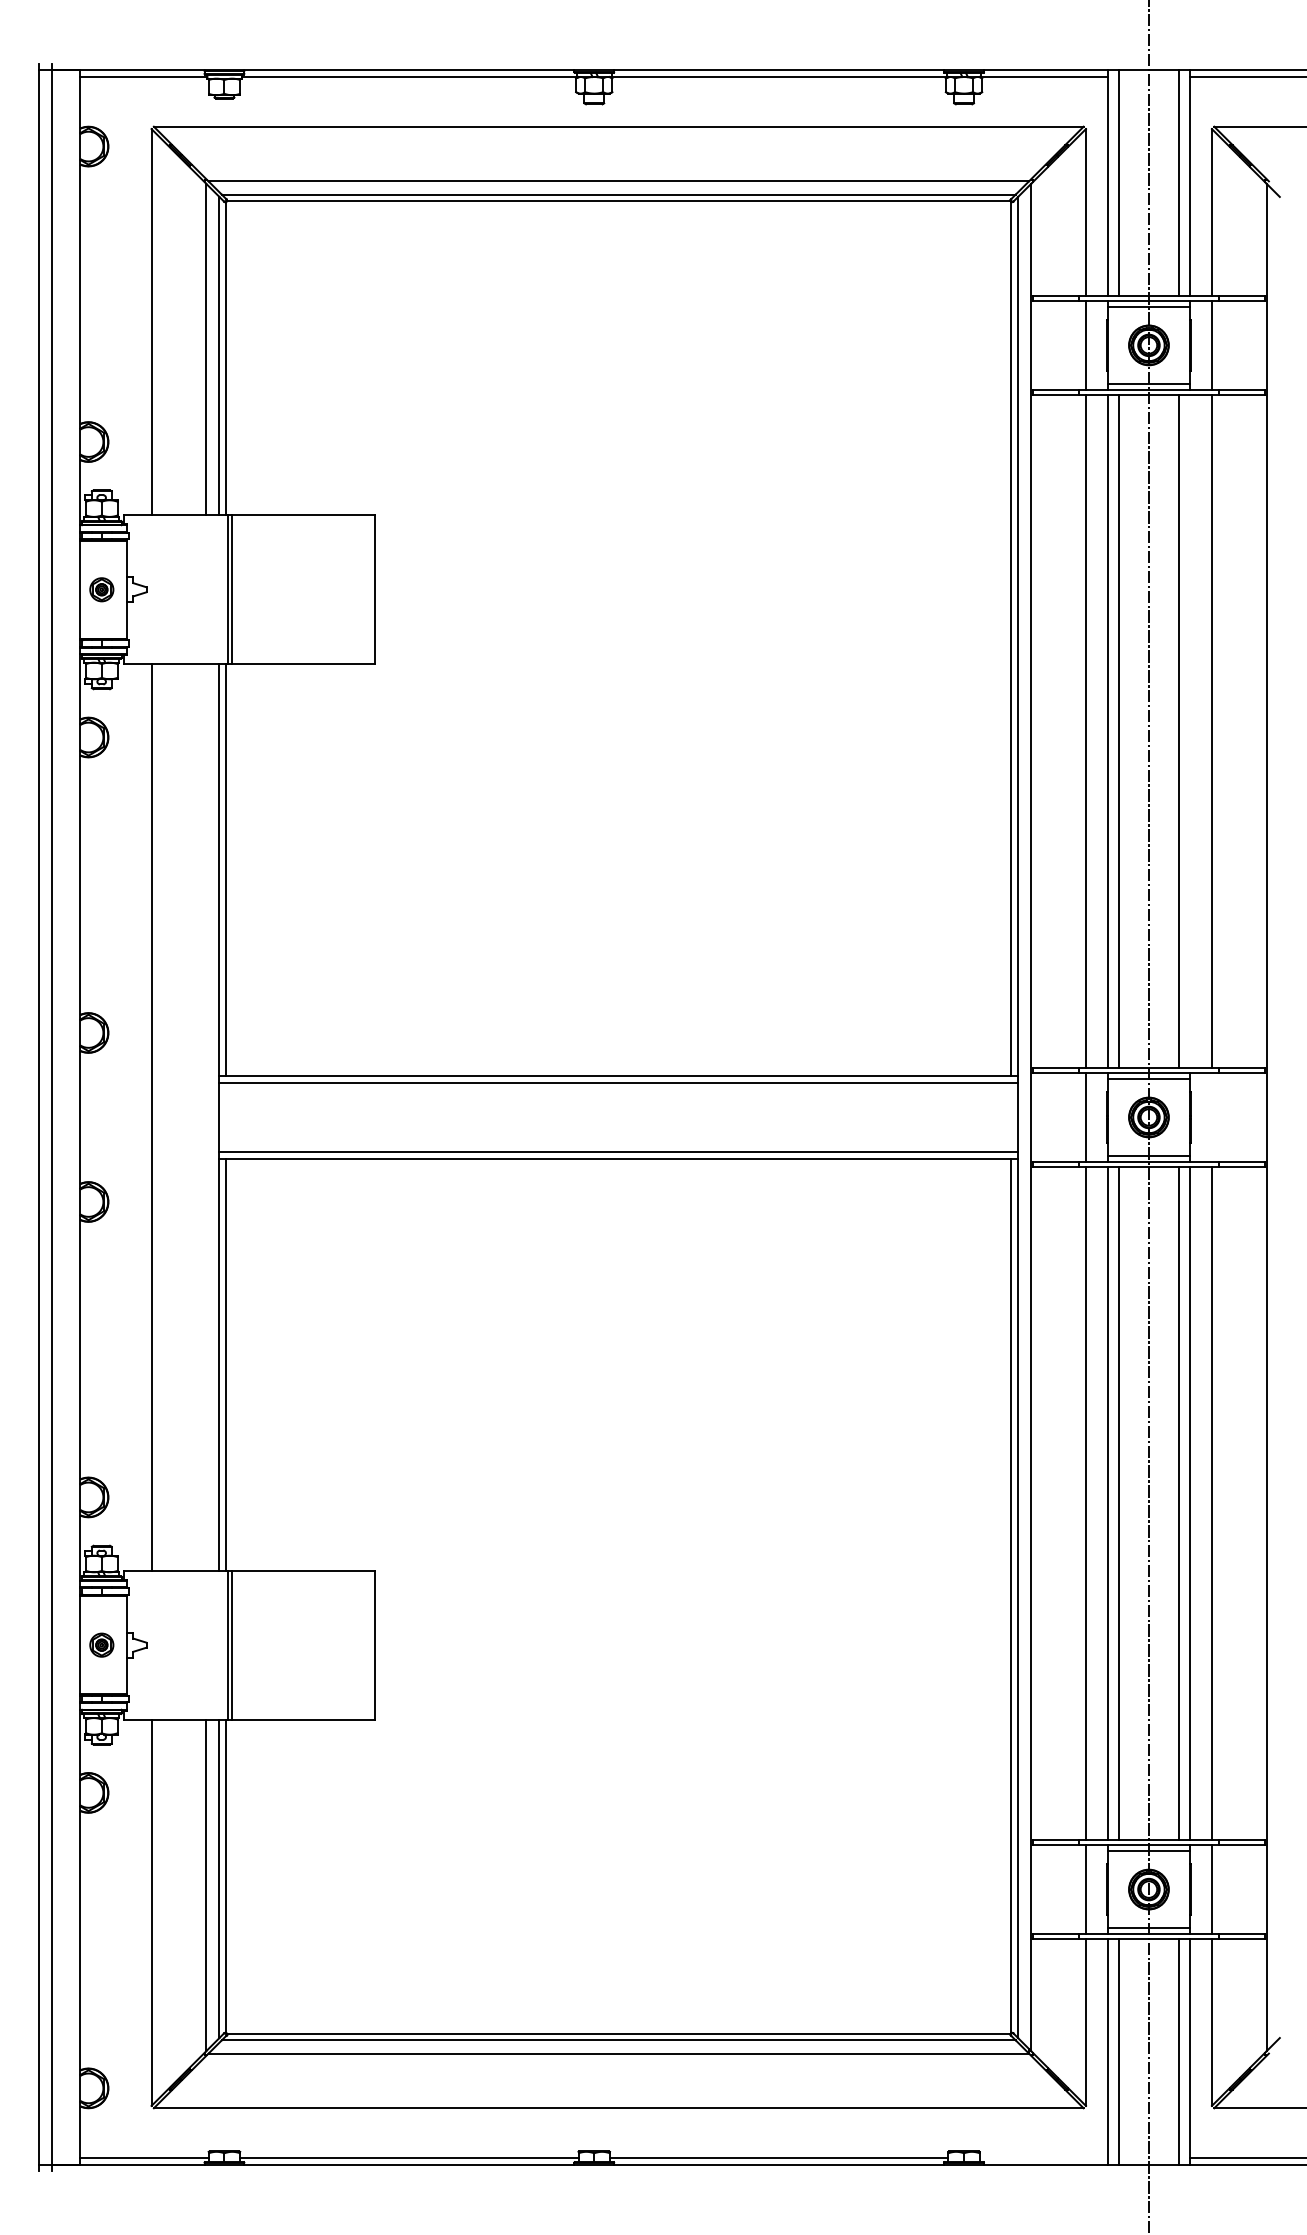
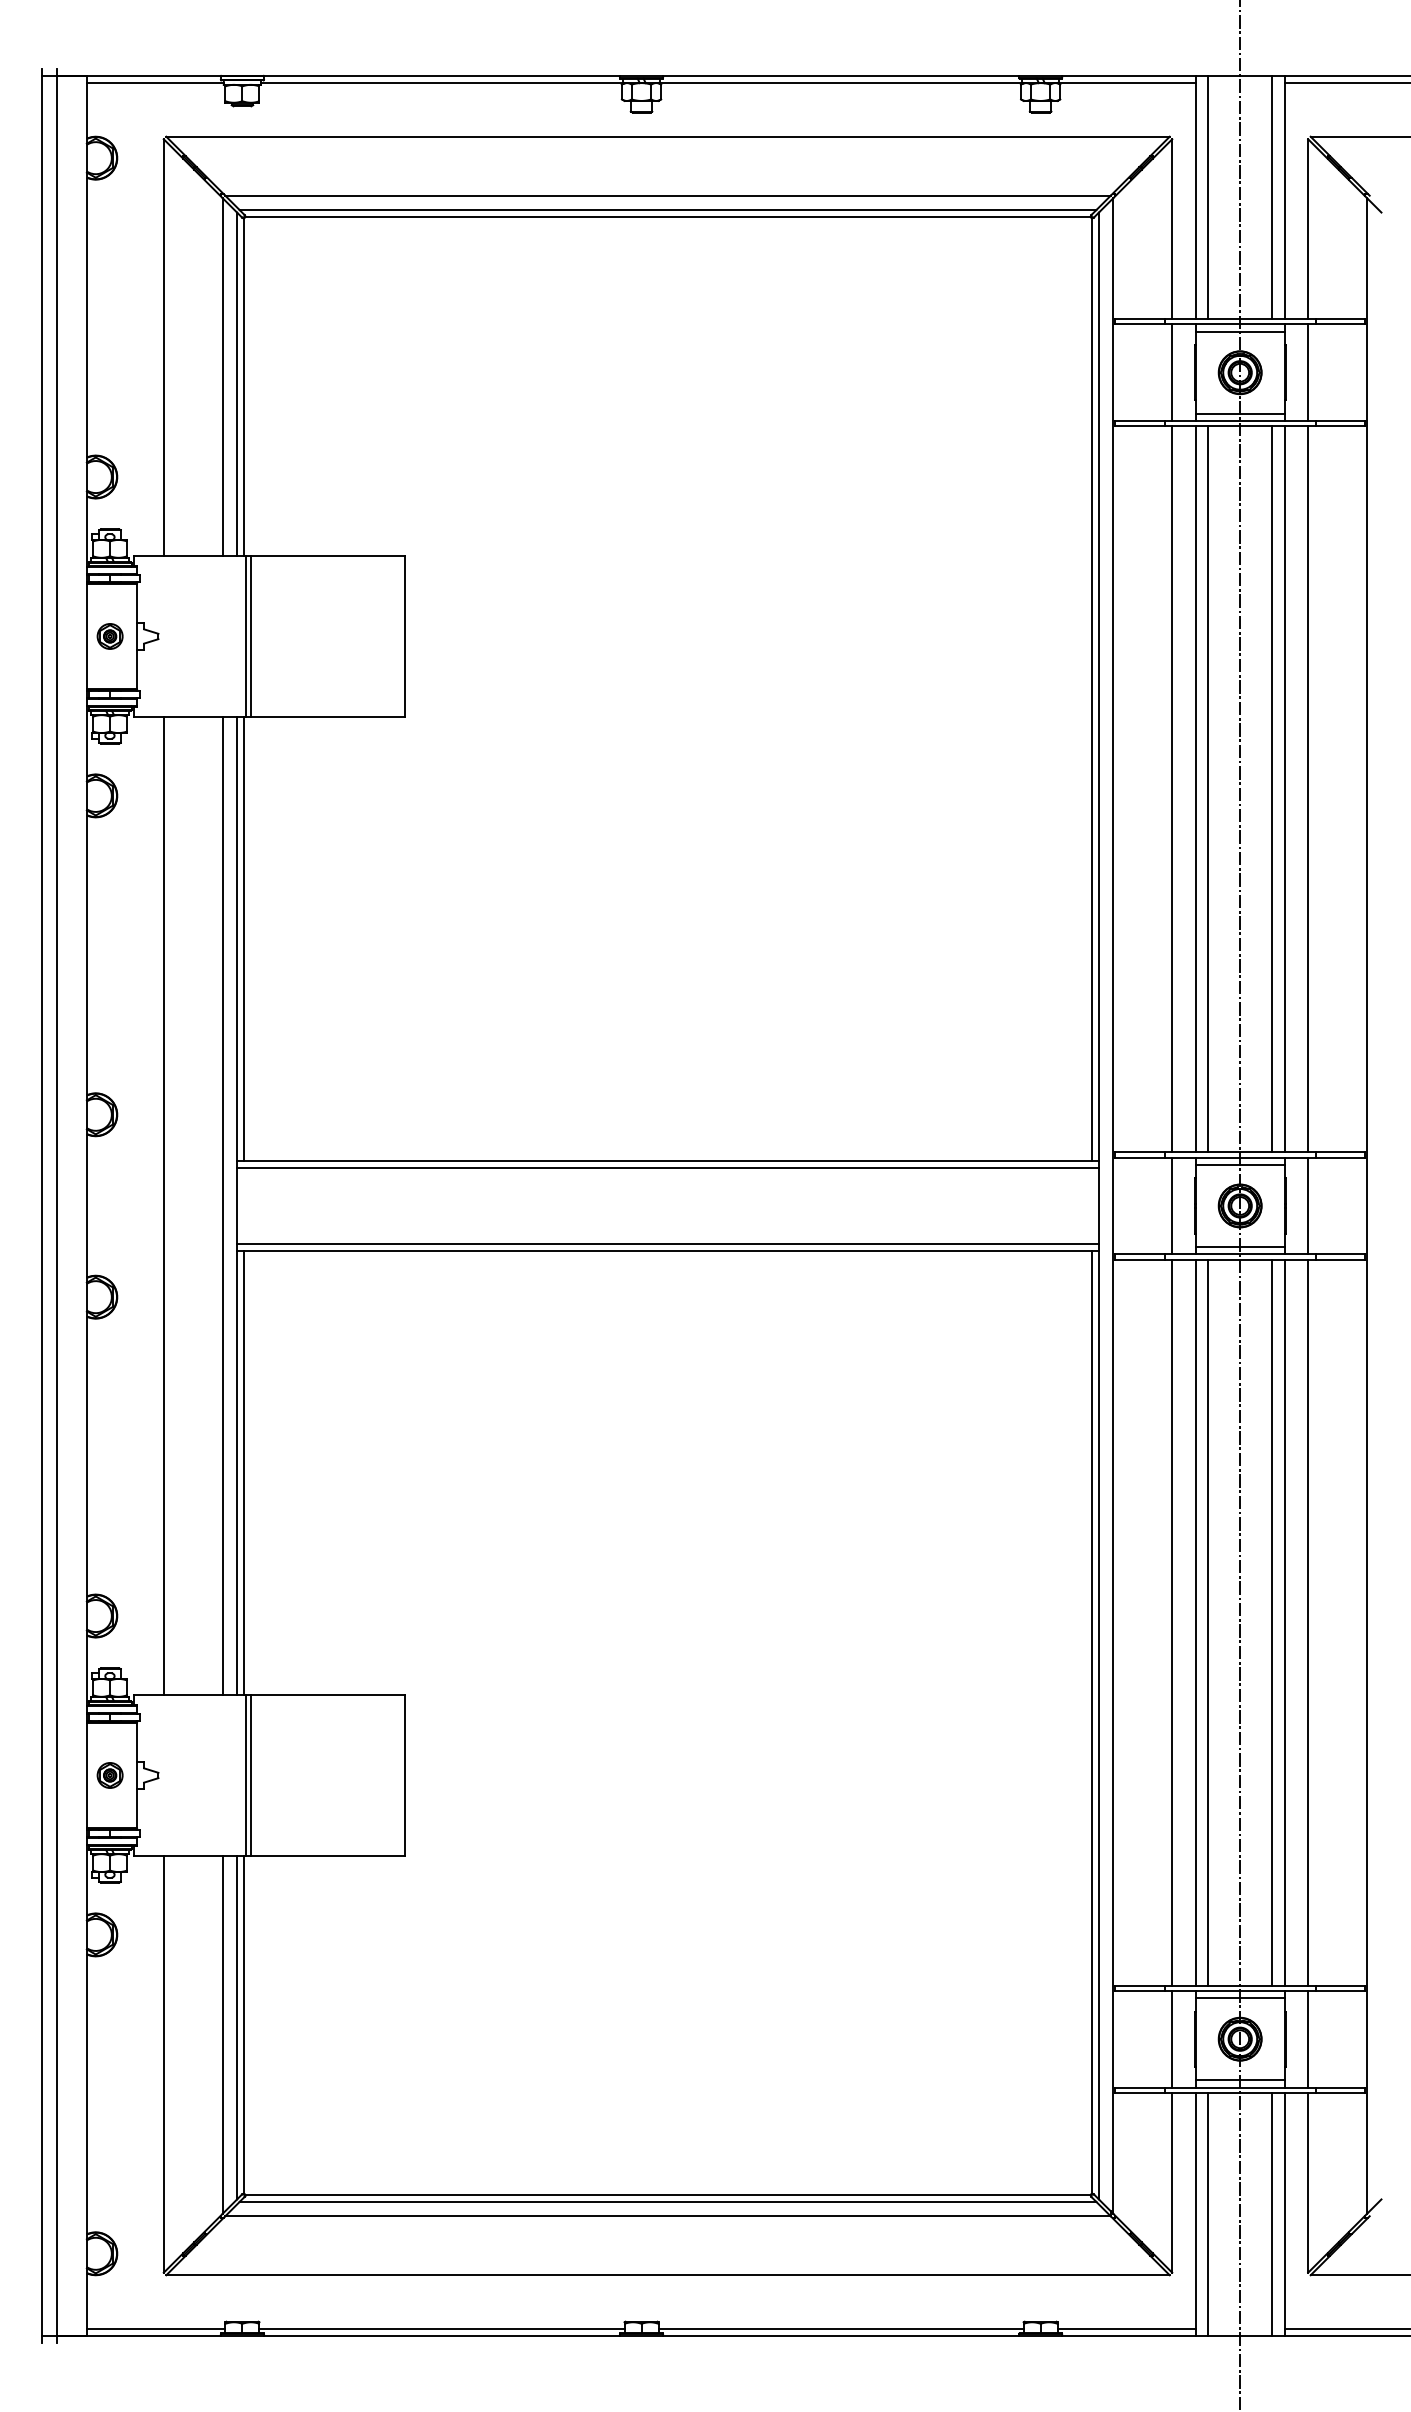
line: (1190, 731) -> (1284, 789), added
line: (205, 1117) -> (222, 1205), added
line: (1212, 1117) -> (1308, 1205), added
line: (1043, 2157) -> (1126, 2328), added

